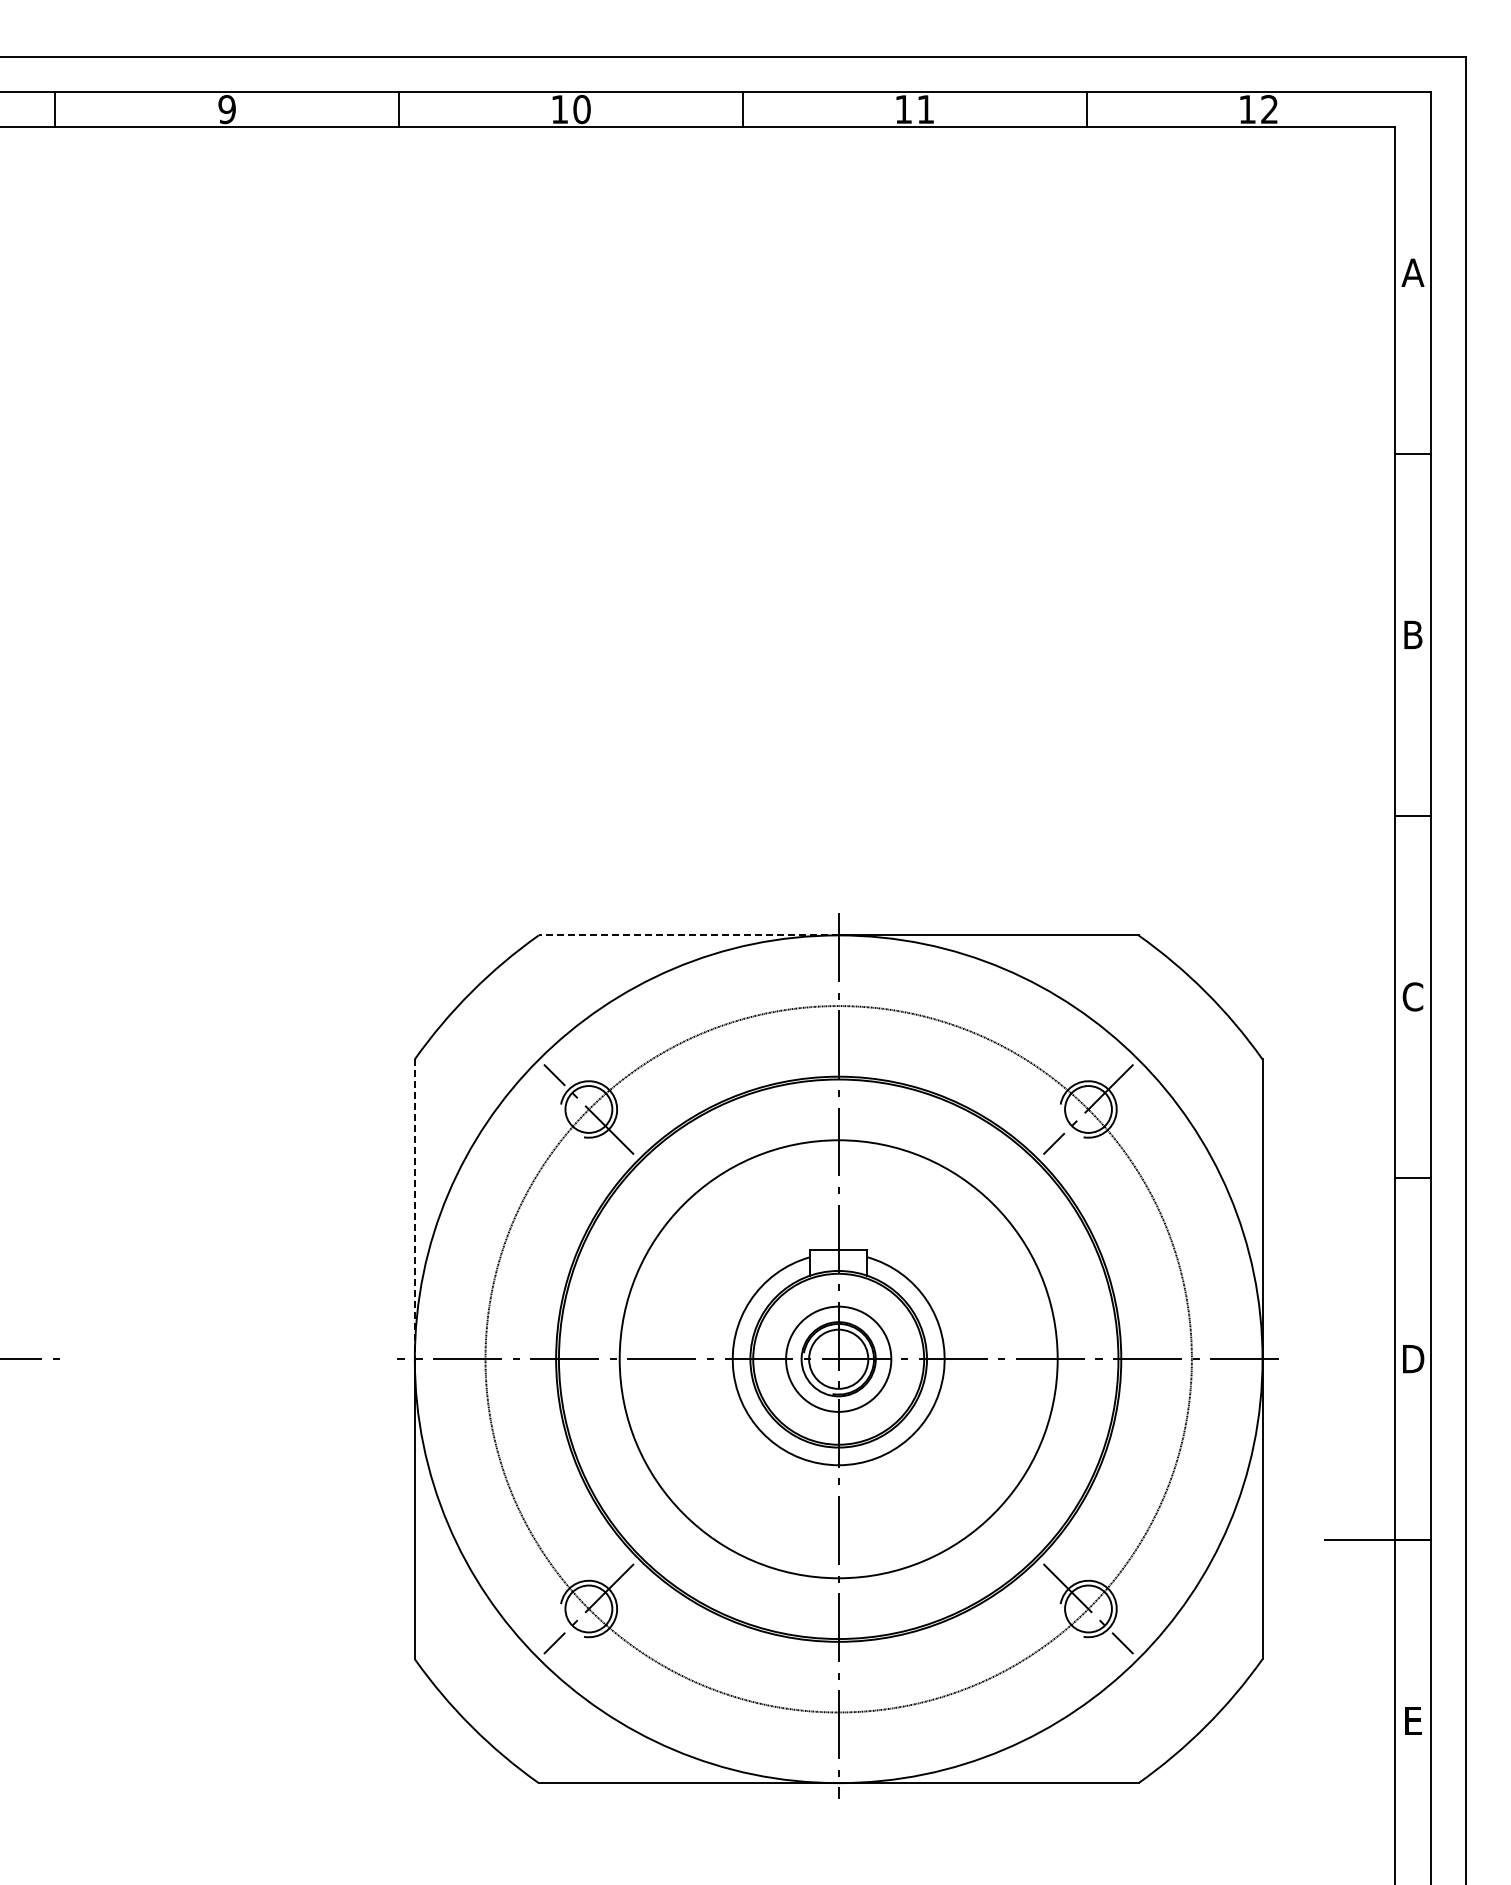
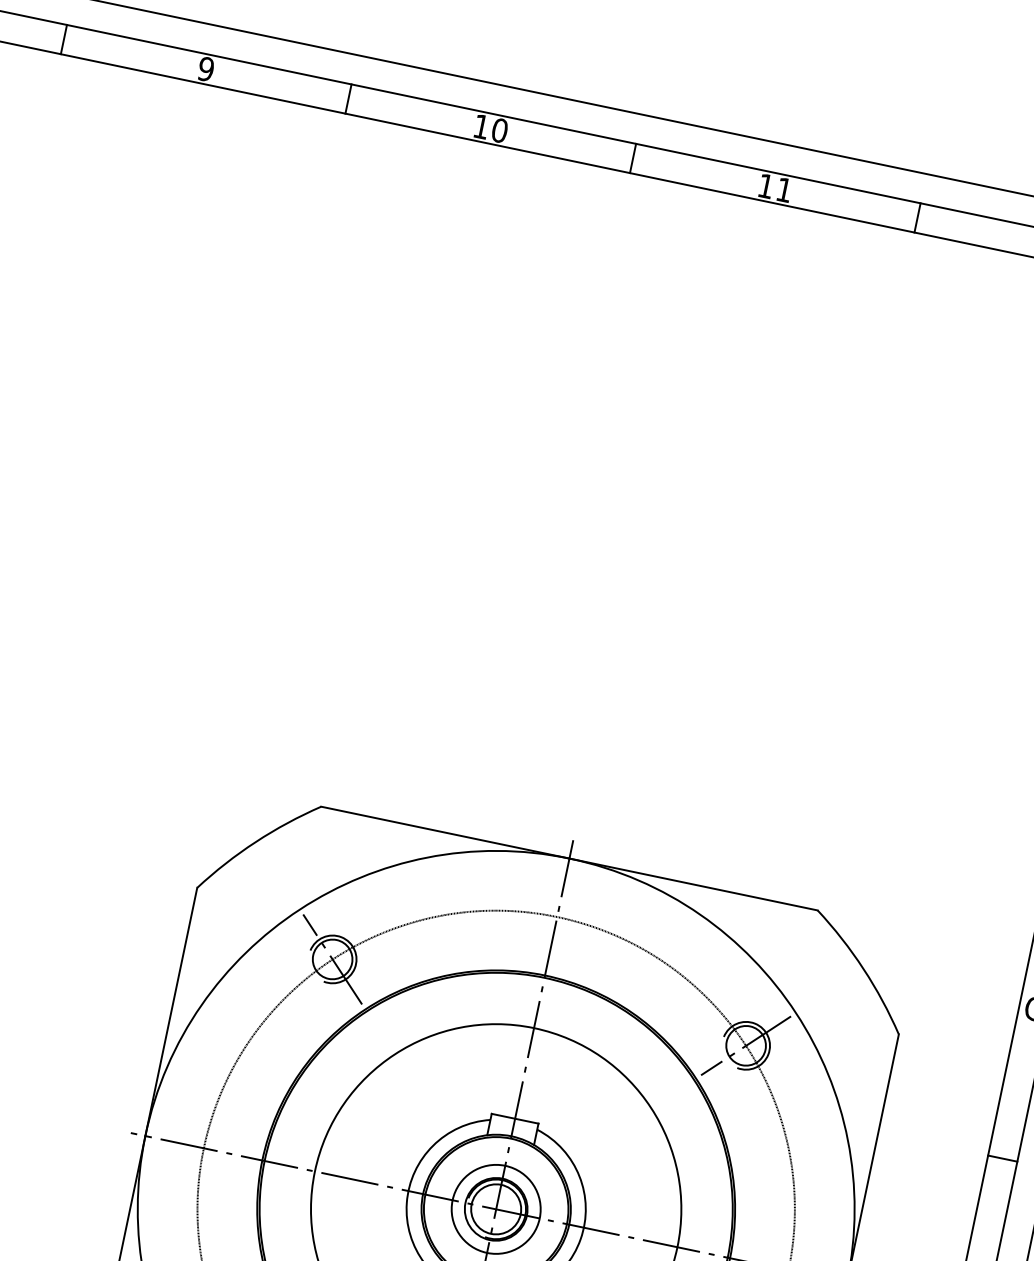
line: (688, 935) -> (445, 832), dashed -> solid
line: (414, 1209) -> (171, 1012), dashed -> solid

